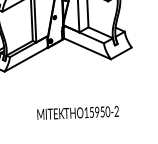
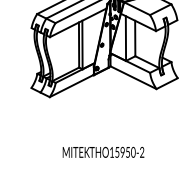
text: (78, 112) -> (103, 151), moved

